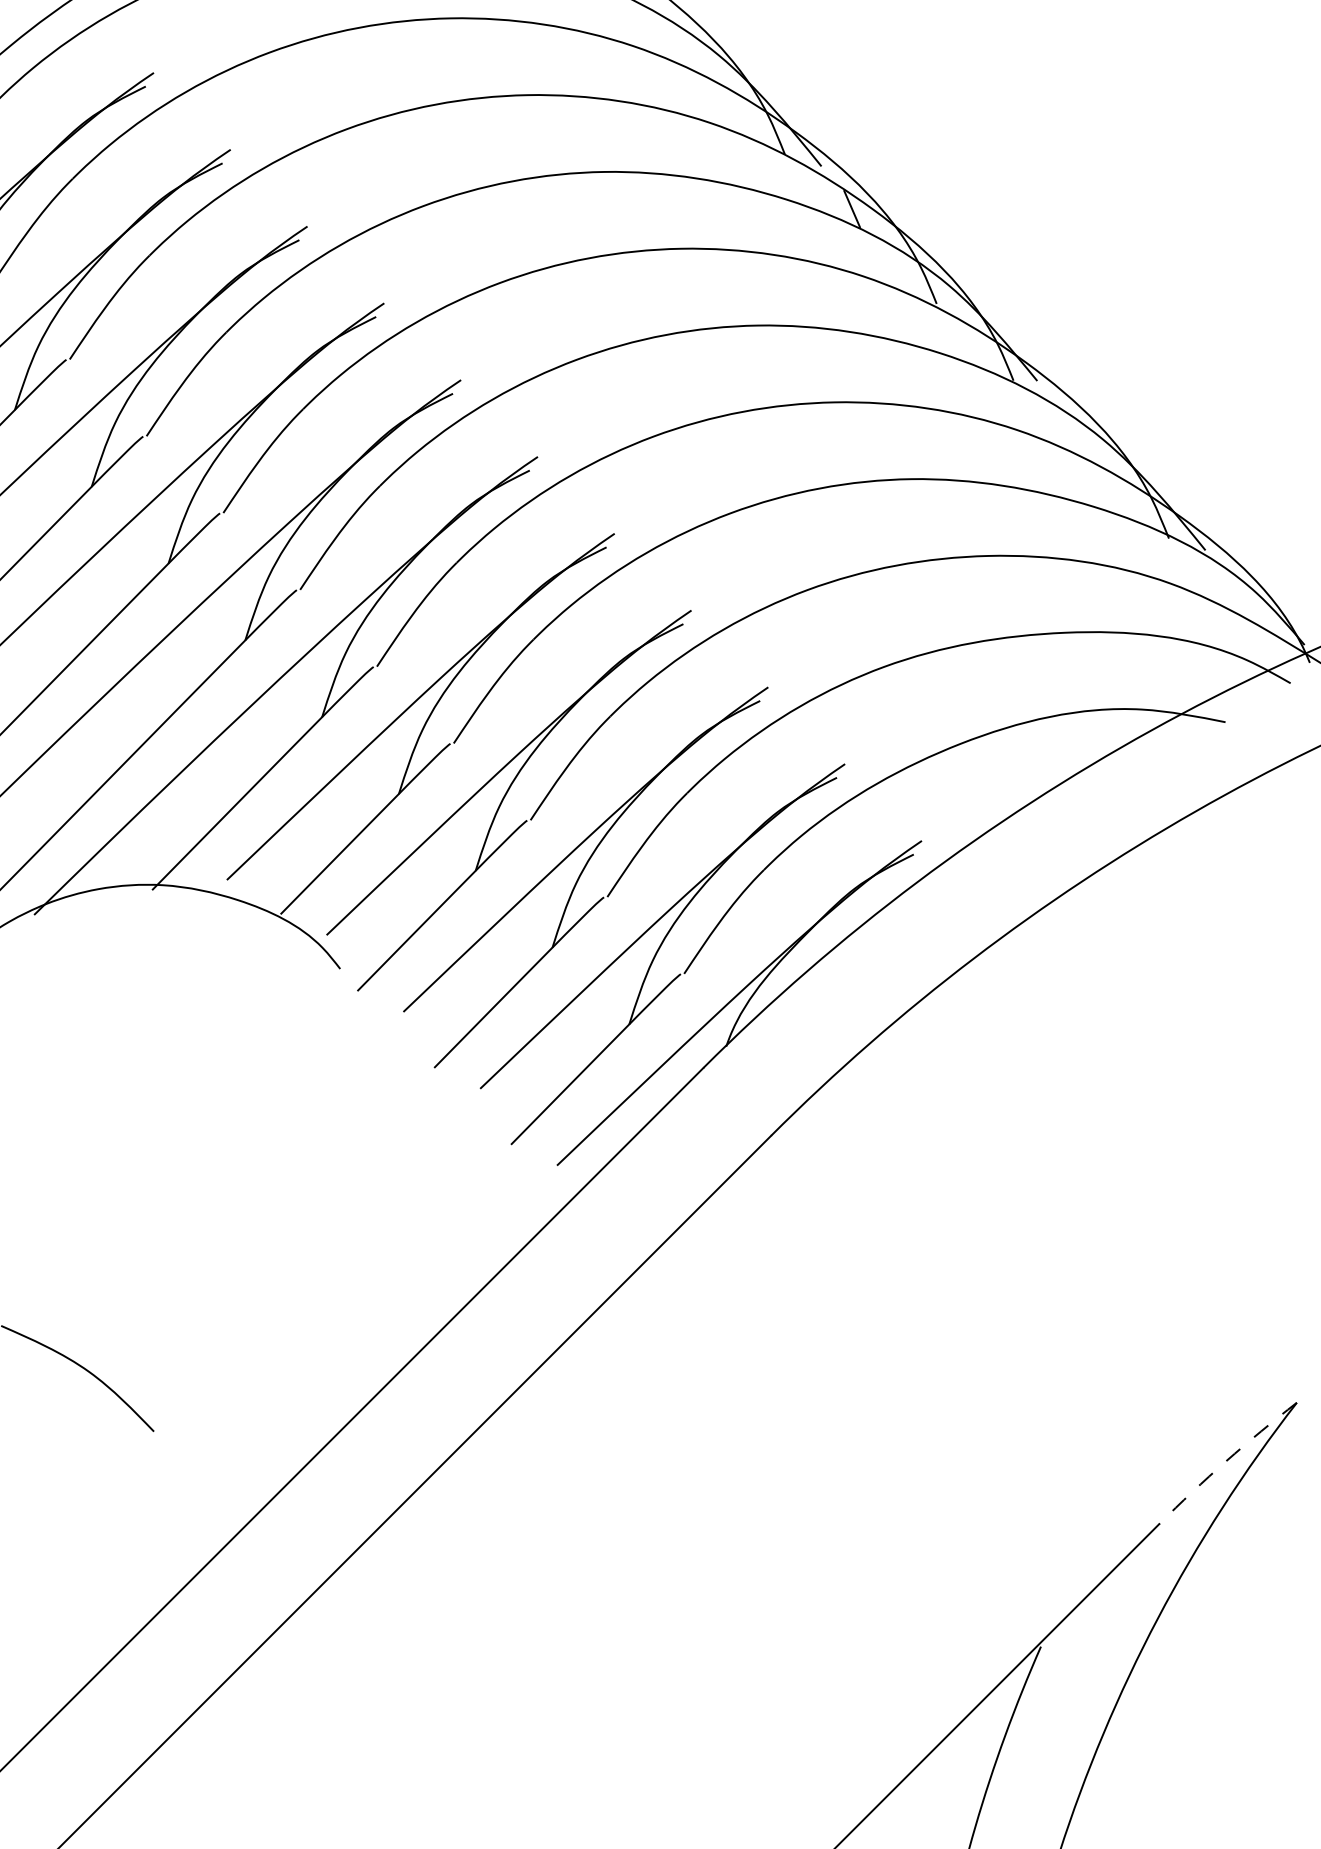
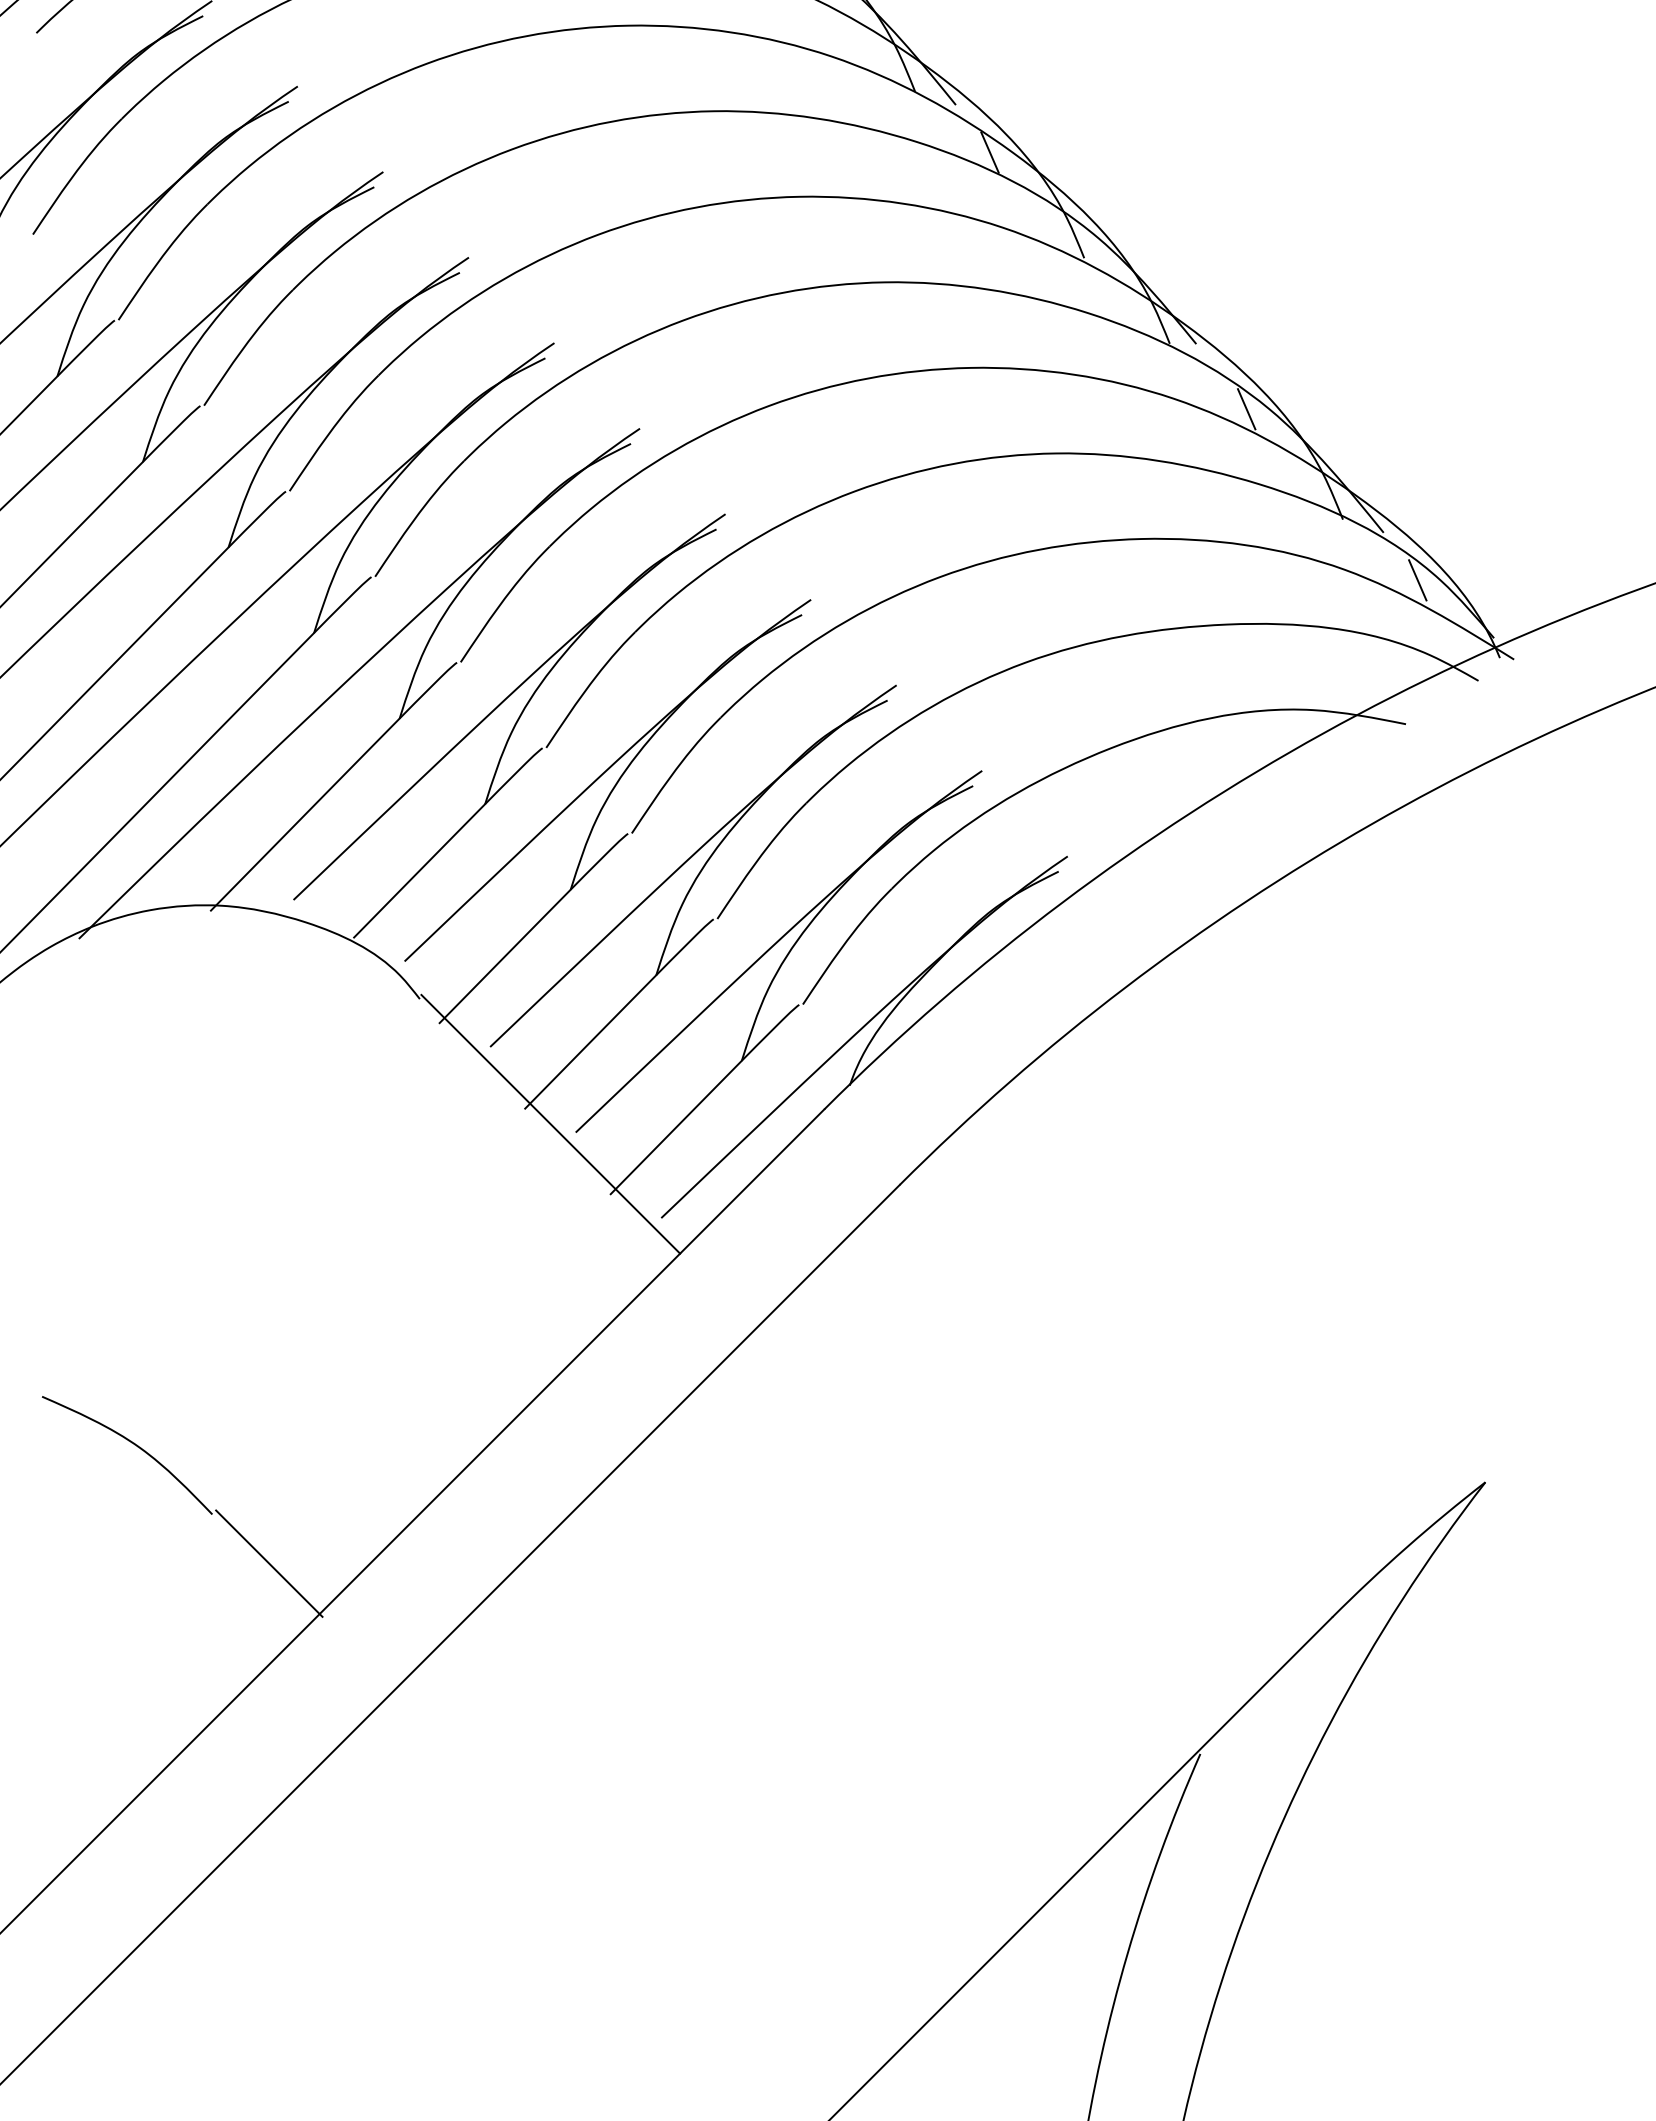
line: (1082, 439) -> (1246, 409), added
line: (1235, 593) -> (1417, 580), added
line: (457, 1080) -> (550, 1123), added
arc: (1225, 1461) -> (1406, 1547), dashed -> solid
line: (205, 1475) -> (269, 1563), added

